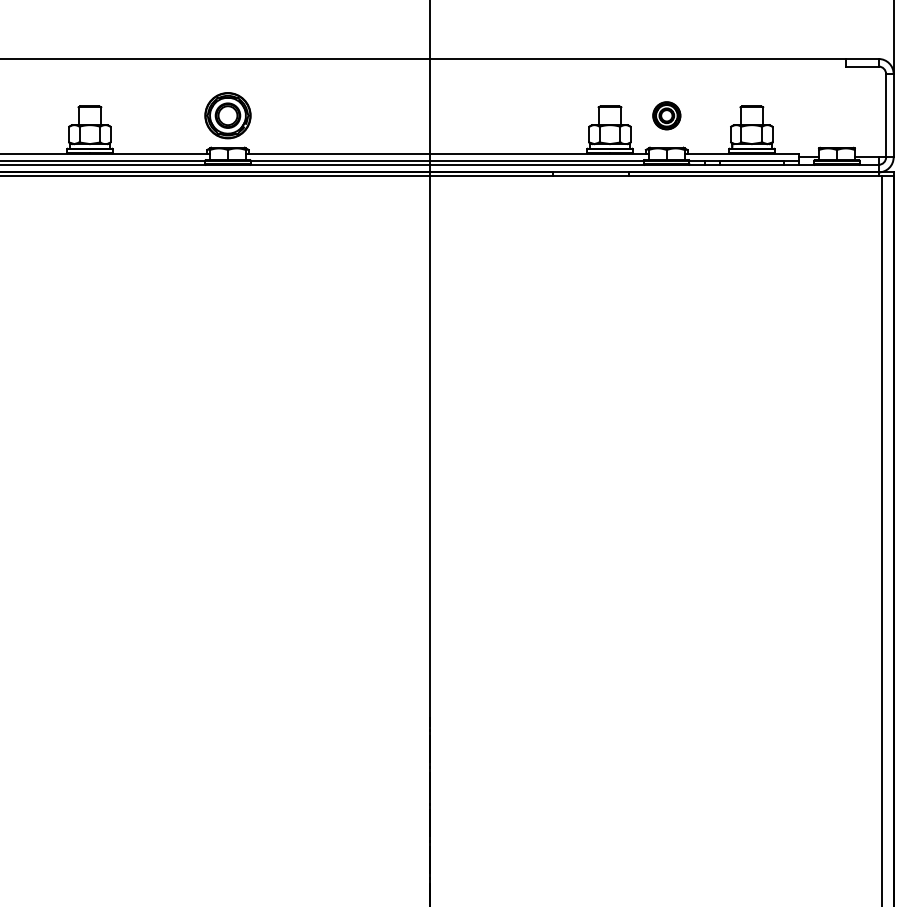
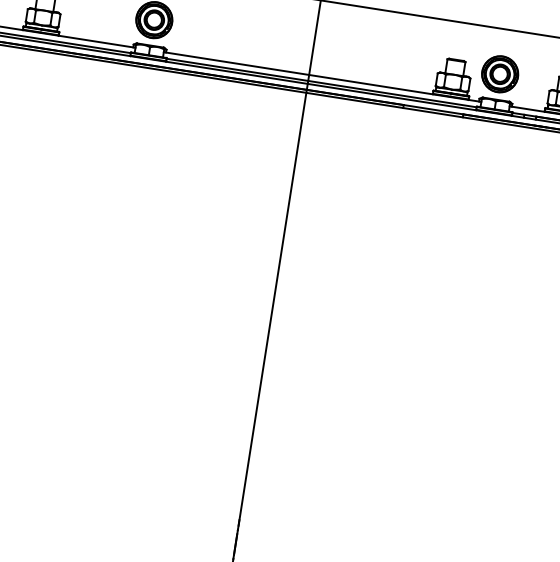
part: (666, 115) -> (499, 74), size x1.67

